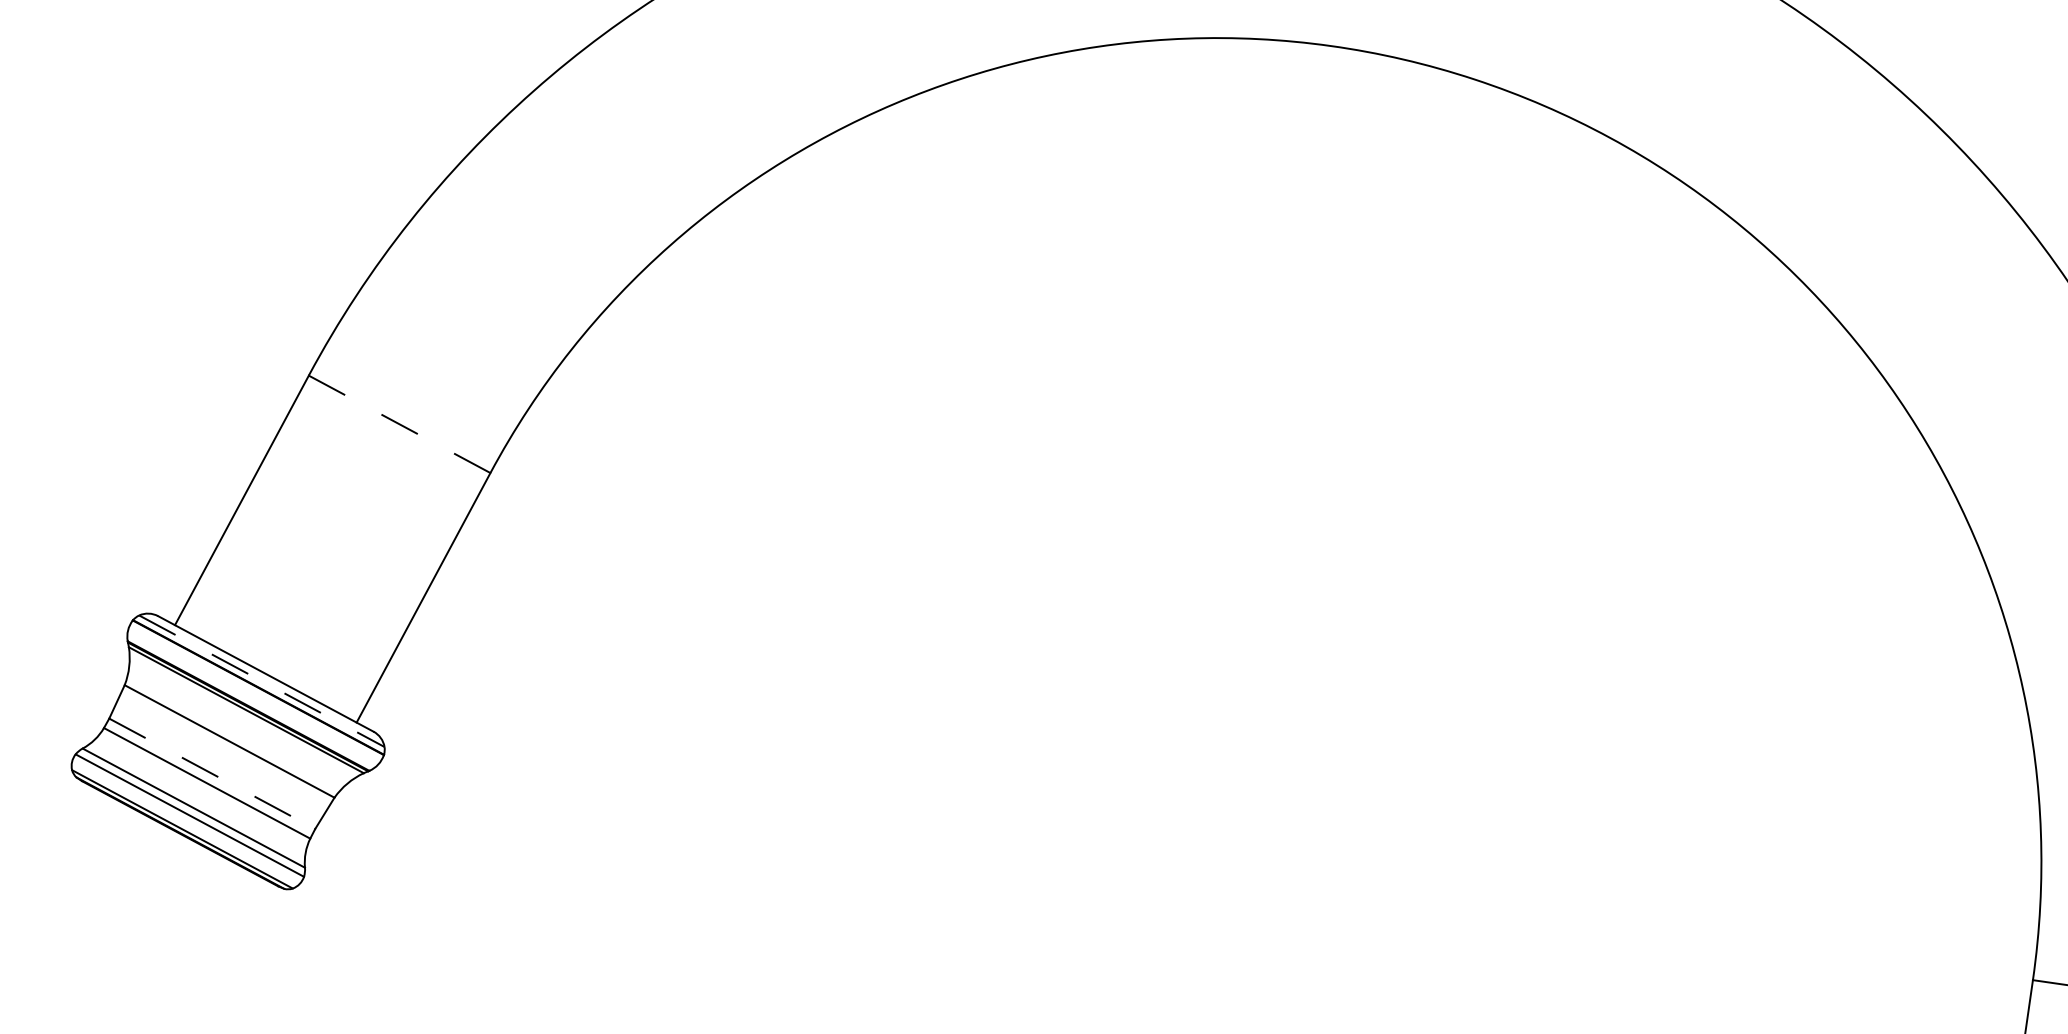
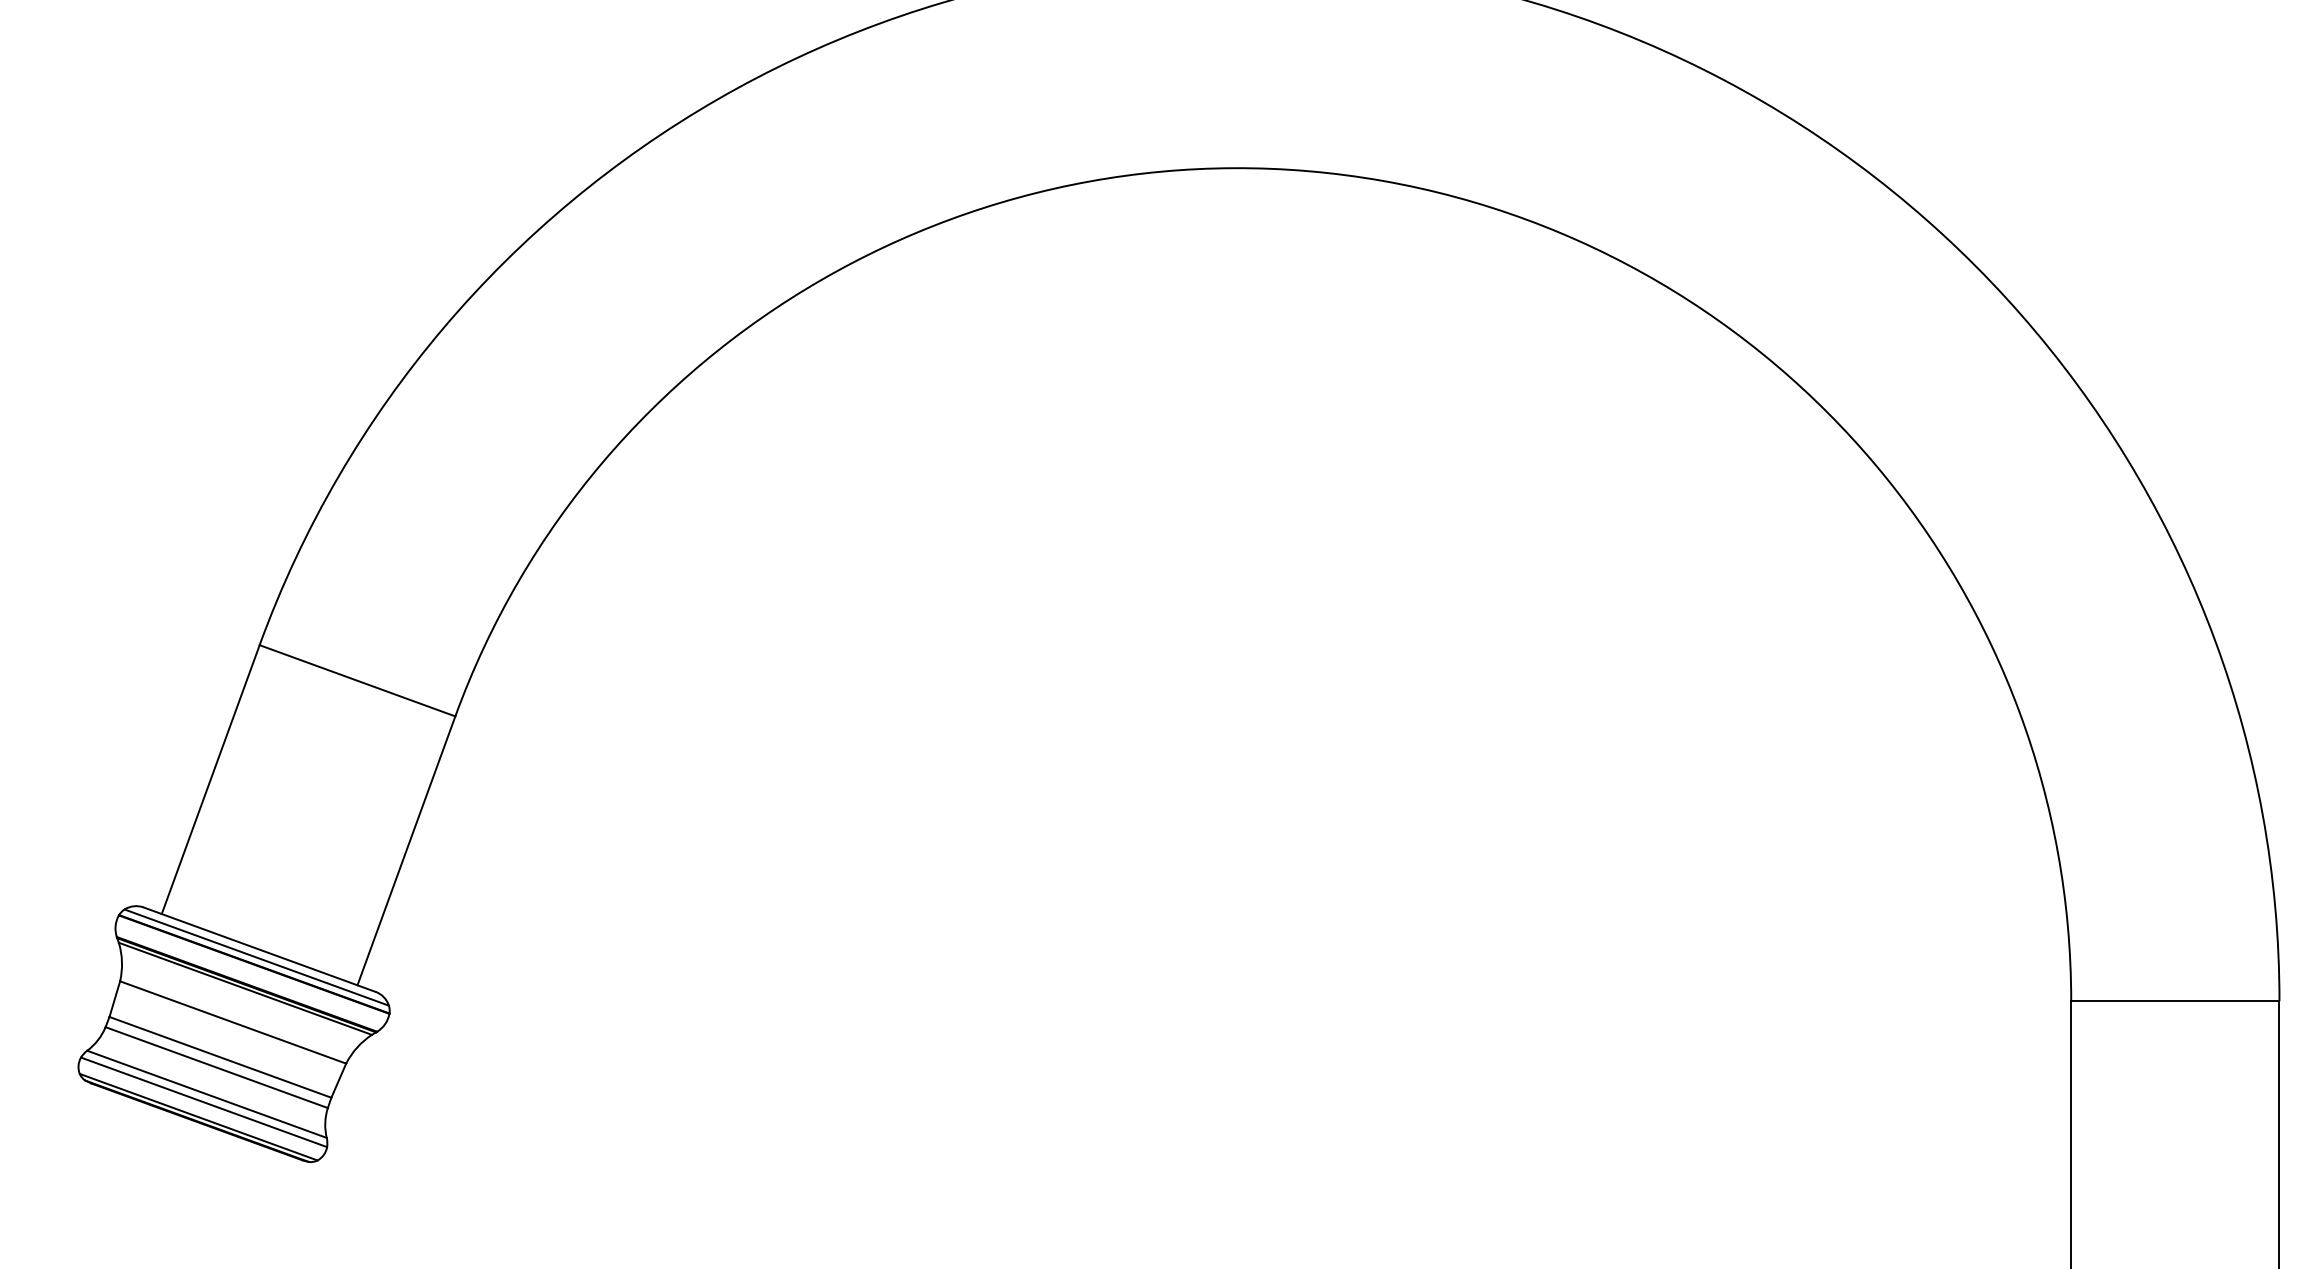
line: (399, 424) -> (357, 680), dashed -> solid
line: (261, 681) -> (256, 957), dashed -> solid
line: (212, 773) -> (220, 1057), dashed -> solid

